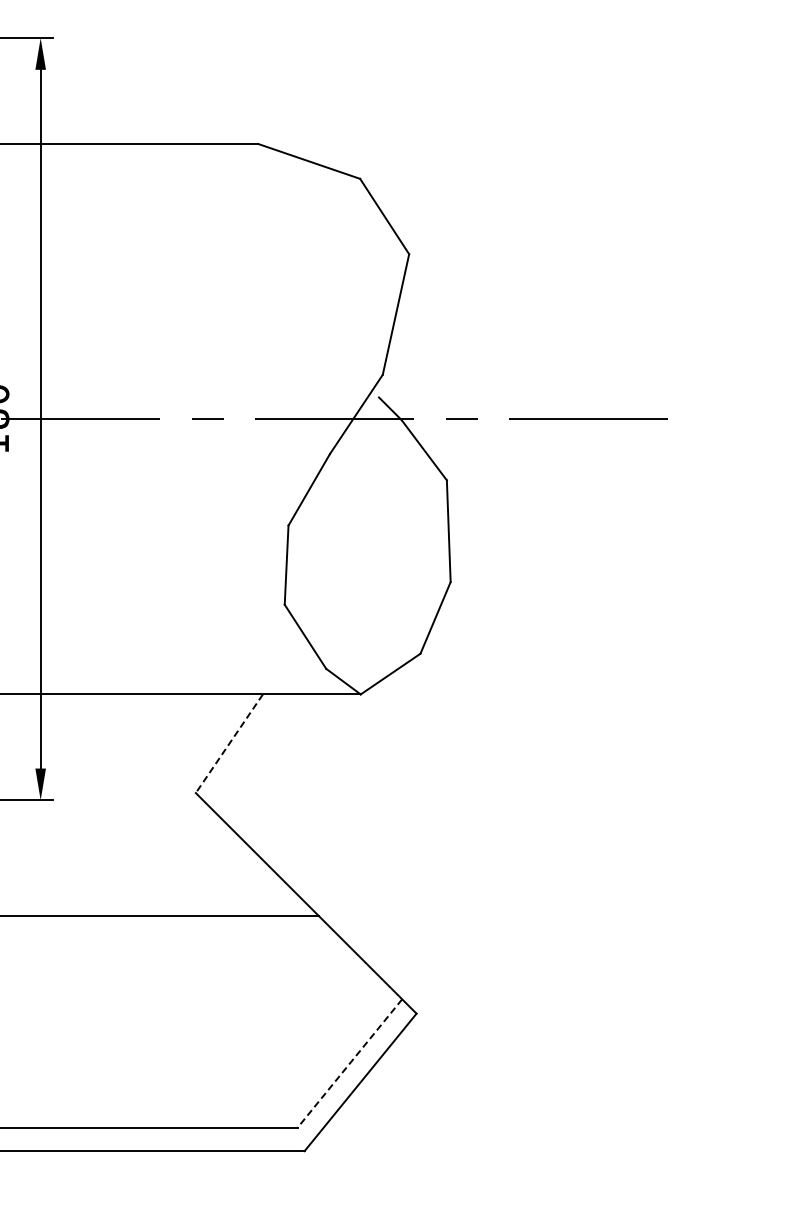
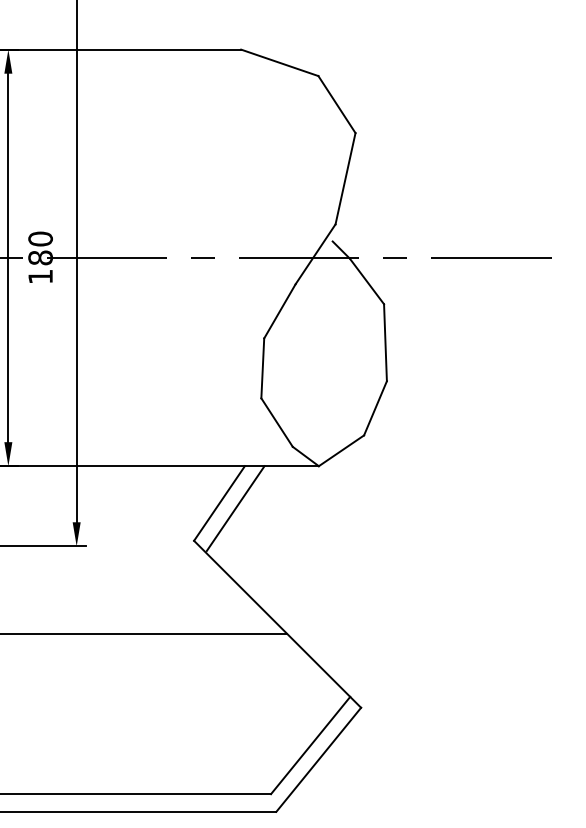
line: (229, 743) -> (219, 503), dashed -> solid
line: (250, 750) -> (235, 508), added
line: (349, 1063) -> (310, 745), dashed -> solid

